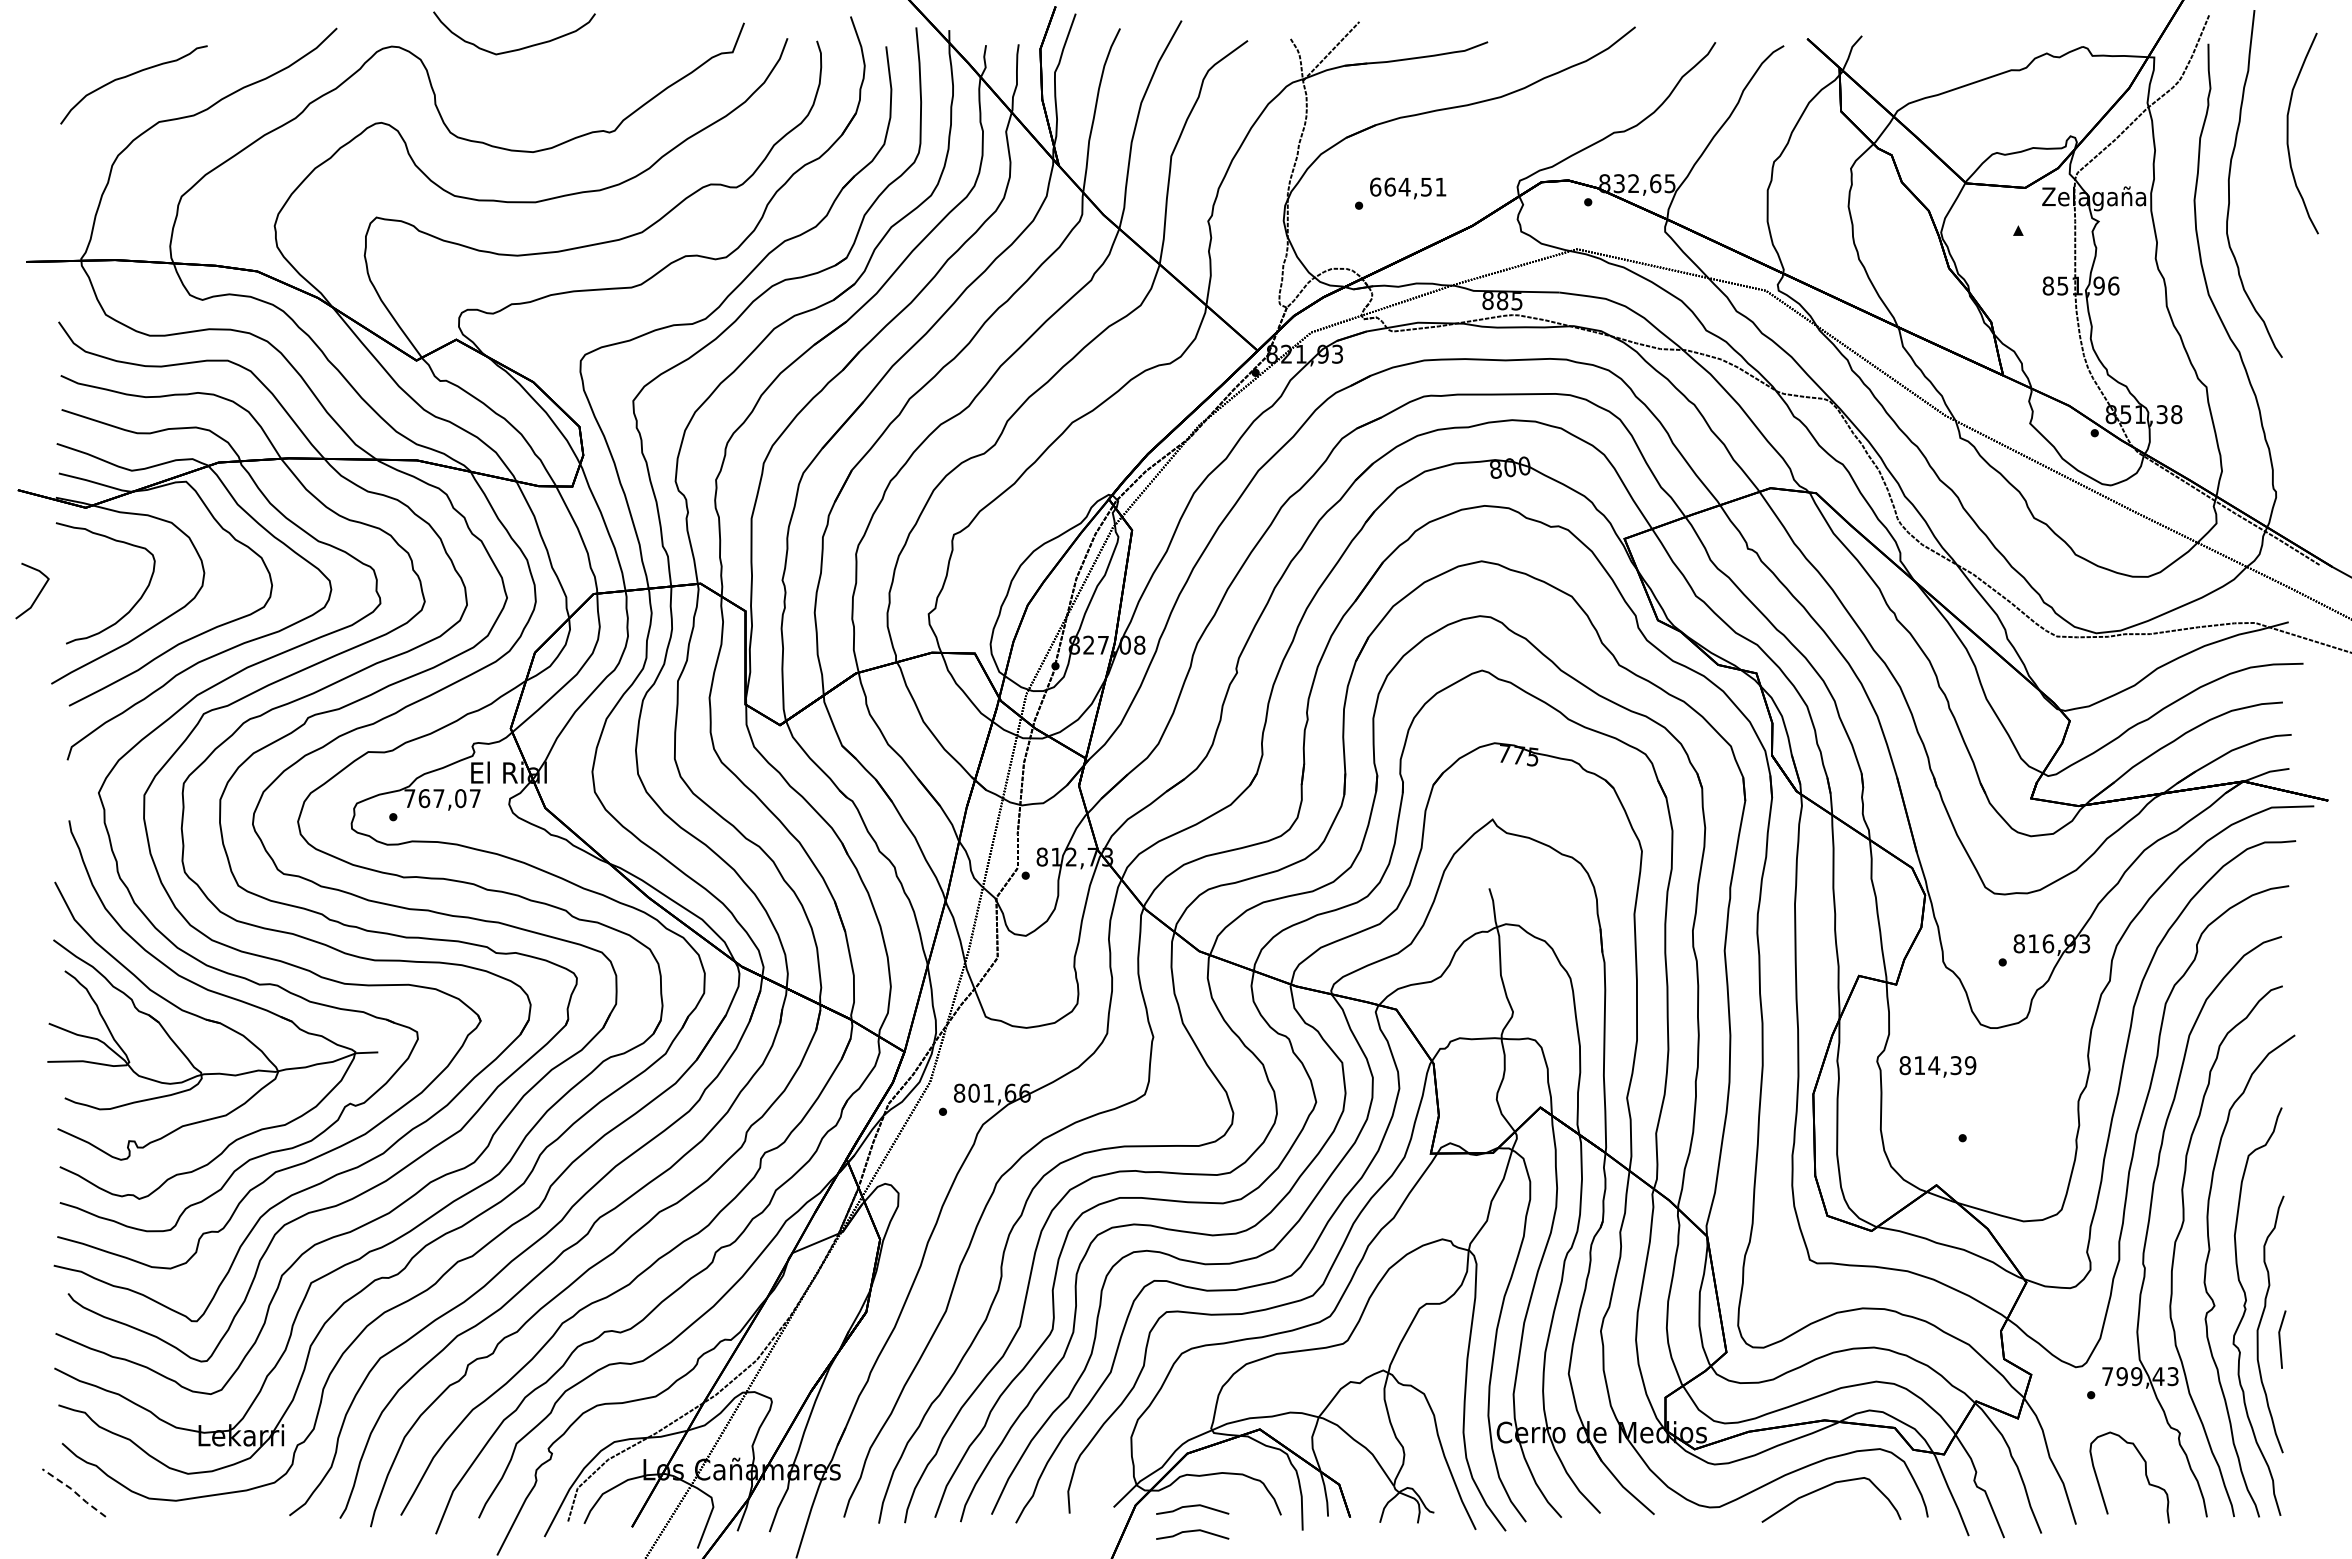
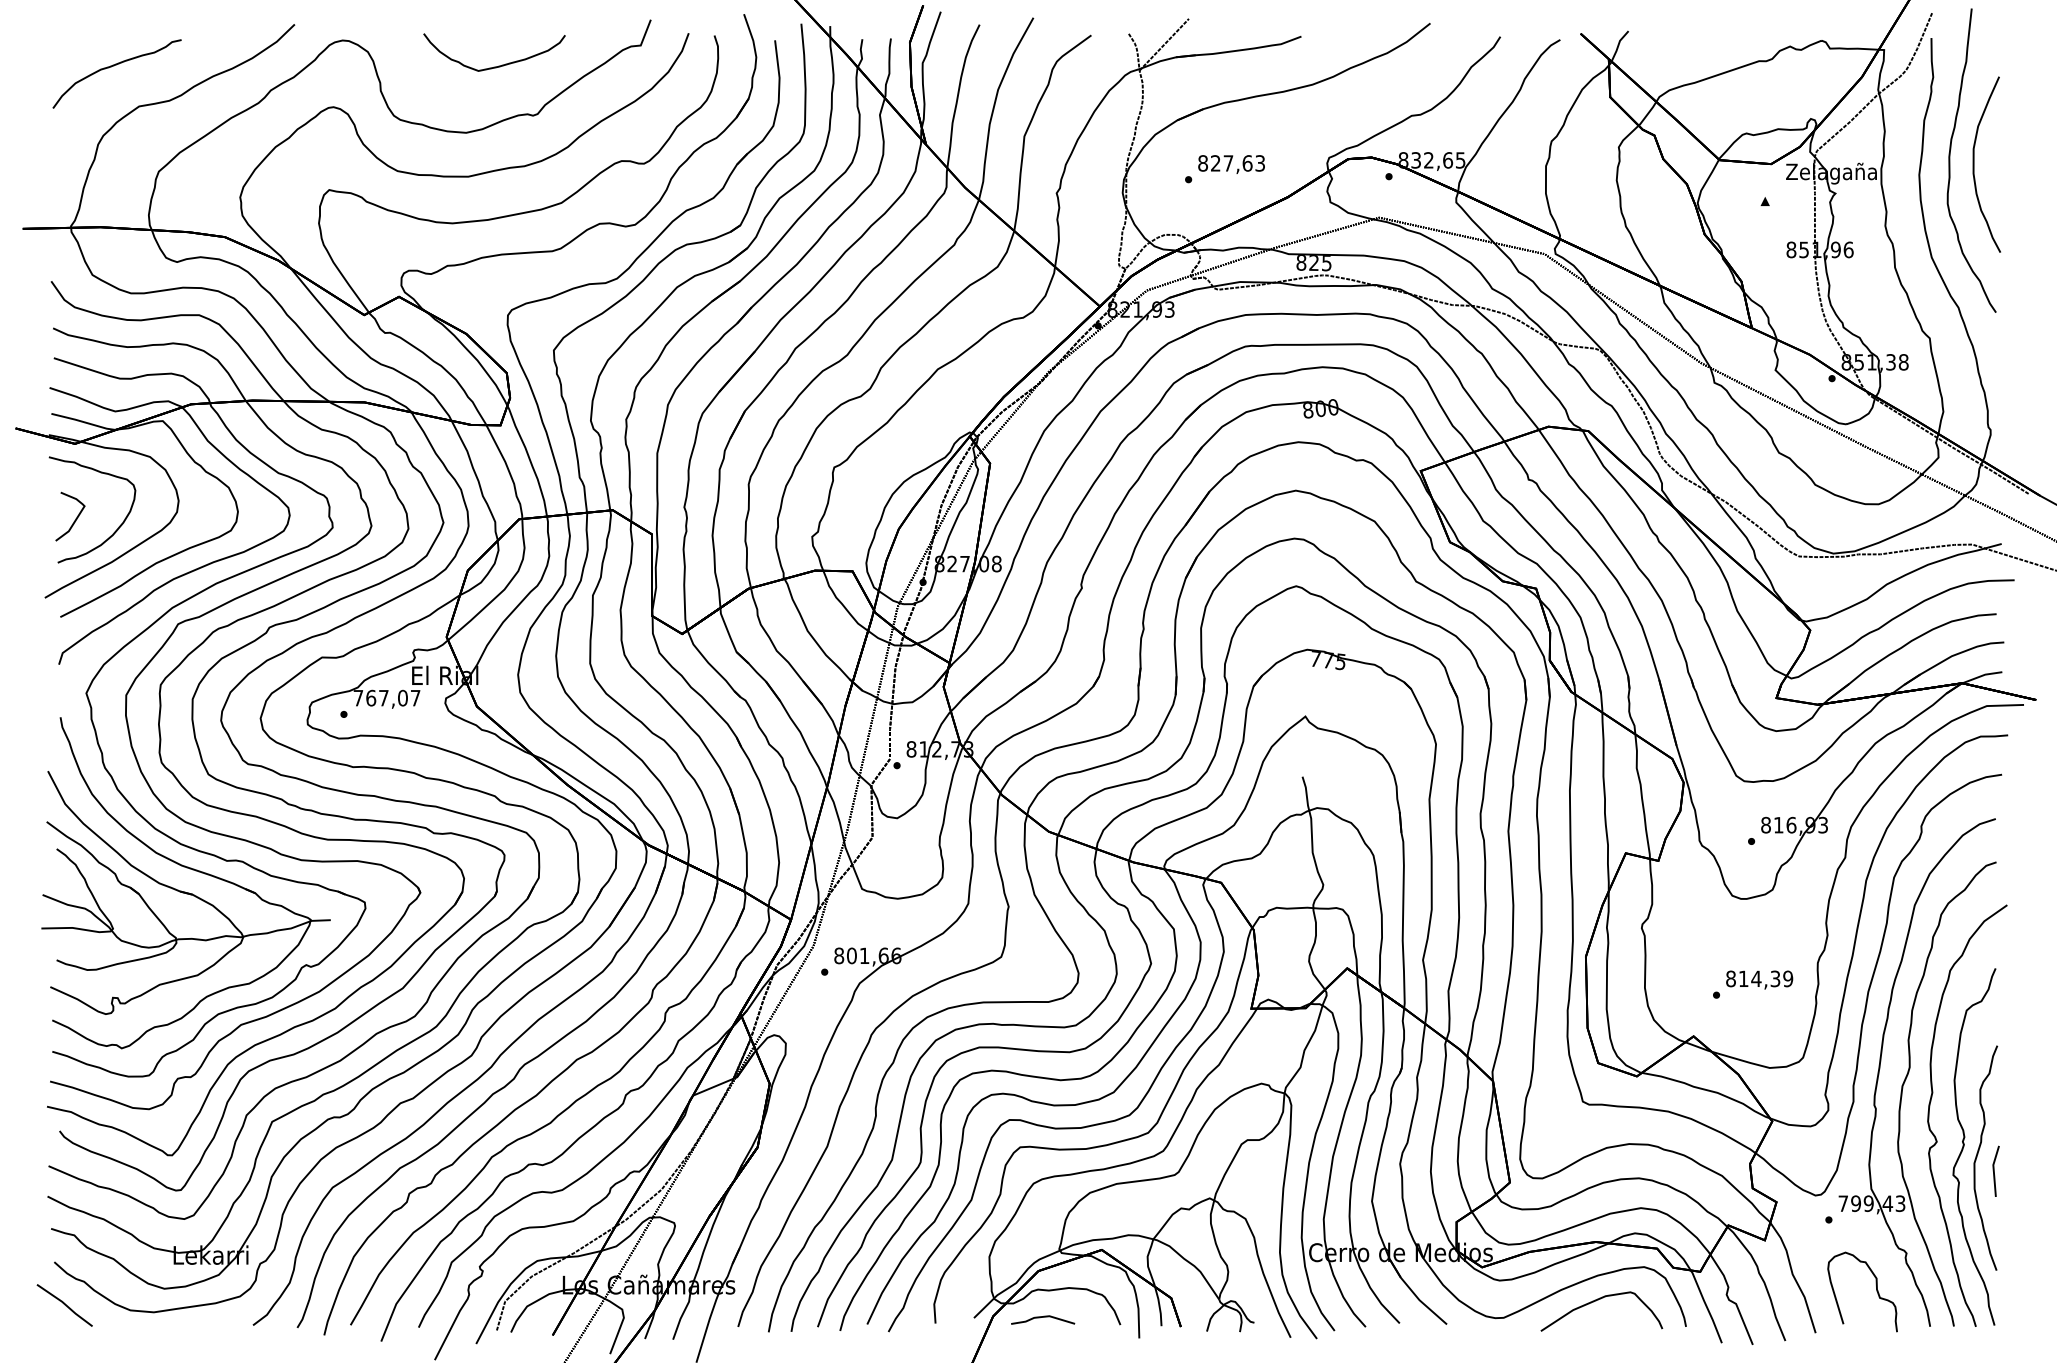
curve: (518, 48) -> (498, 65), moved
curve: (2288, 133) -> (1974, 164), moved
text: (1408, 186) -> (1231, 162), 664,51 -> 827,63
text: (1502, 301) -> (1314, 263), 885 -> 825
curve: (37, 594) -> (74, 519), moved
text: (1937, 1066) -> (1759, 979), moved
line: (74, 1491) -> (65, 1304), dashed -> solid
line: (1190, 1532) -> (1041, 1340), removed

